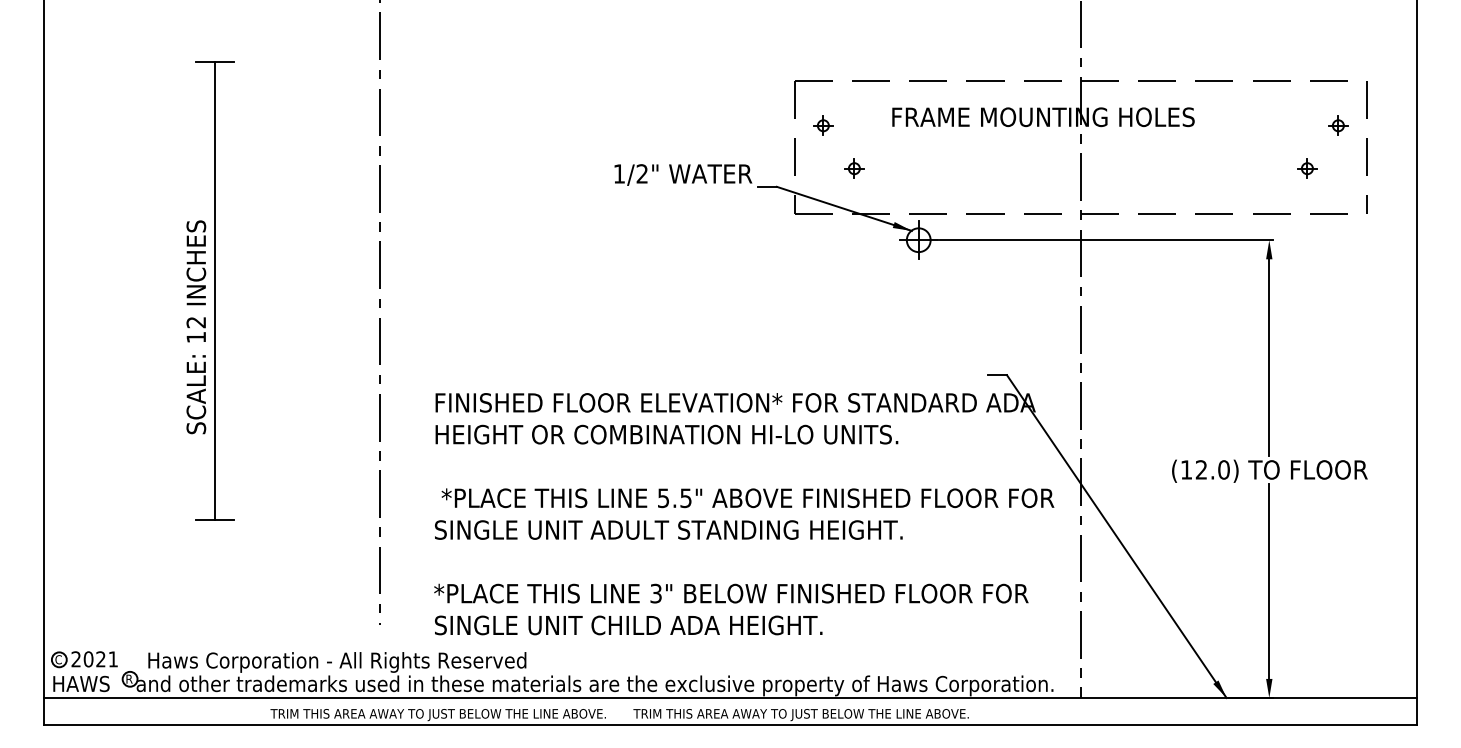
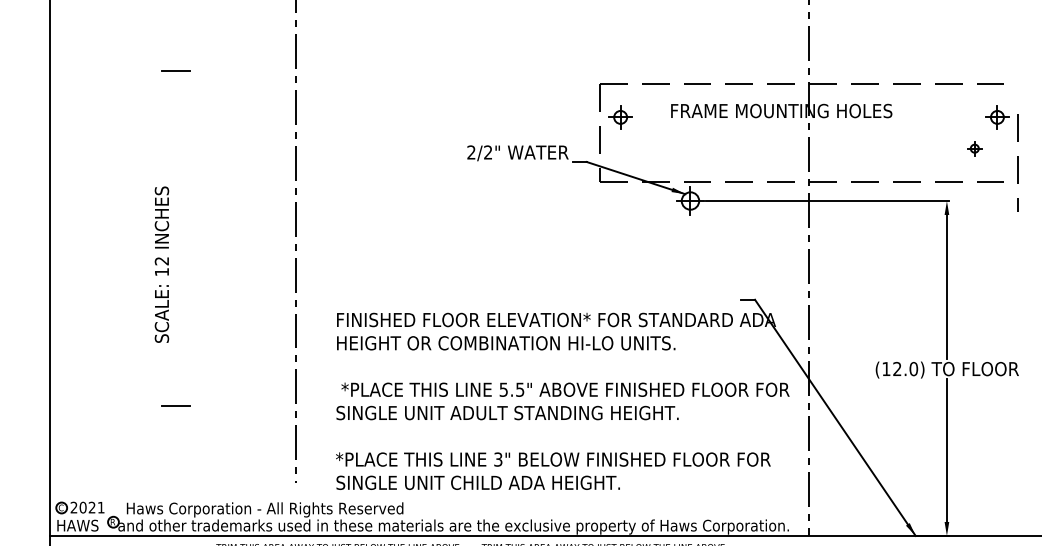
part: (823, 125) -> (620, 117), size x1.6
part: (1338, 125) -> (997, 117), size x1.6
line: (1366, 147) -> (1018, 163), moved
part: (854, 168) -> (643, 148), removed
text: (618, 173) -> (470, 152), 1/2" -> 2/2"
line: (215, 291) -> (175, 238), removed

